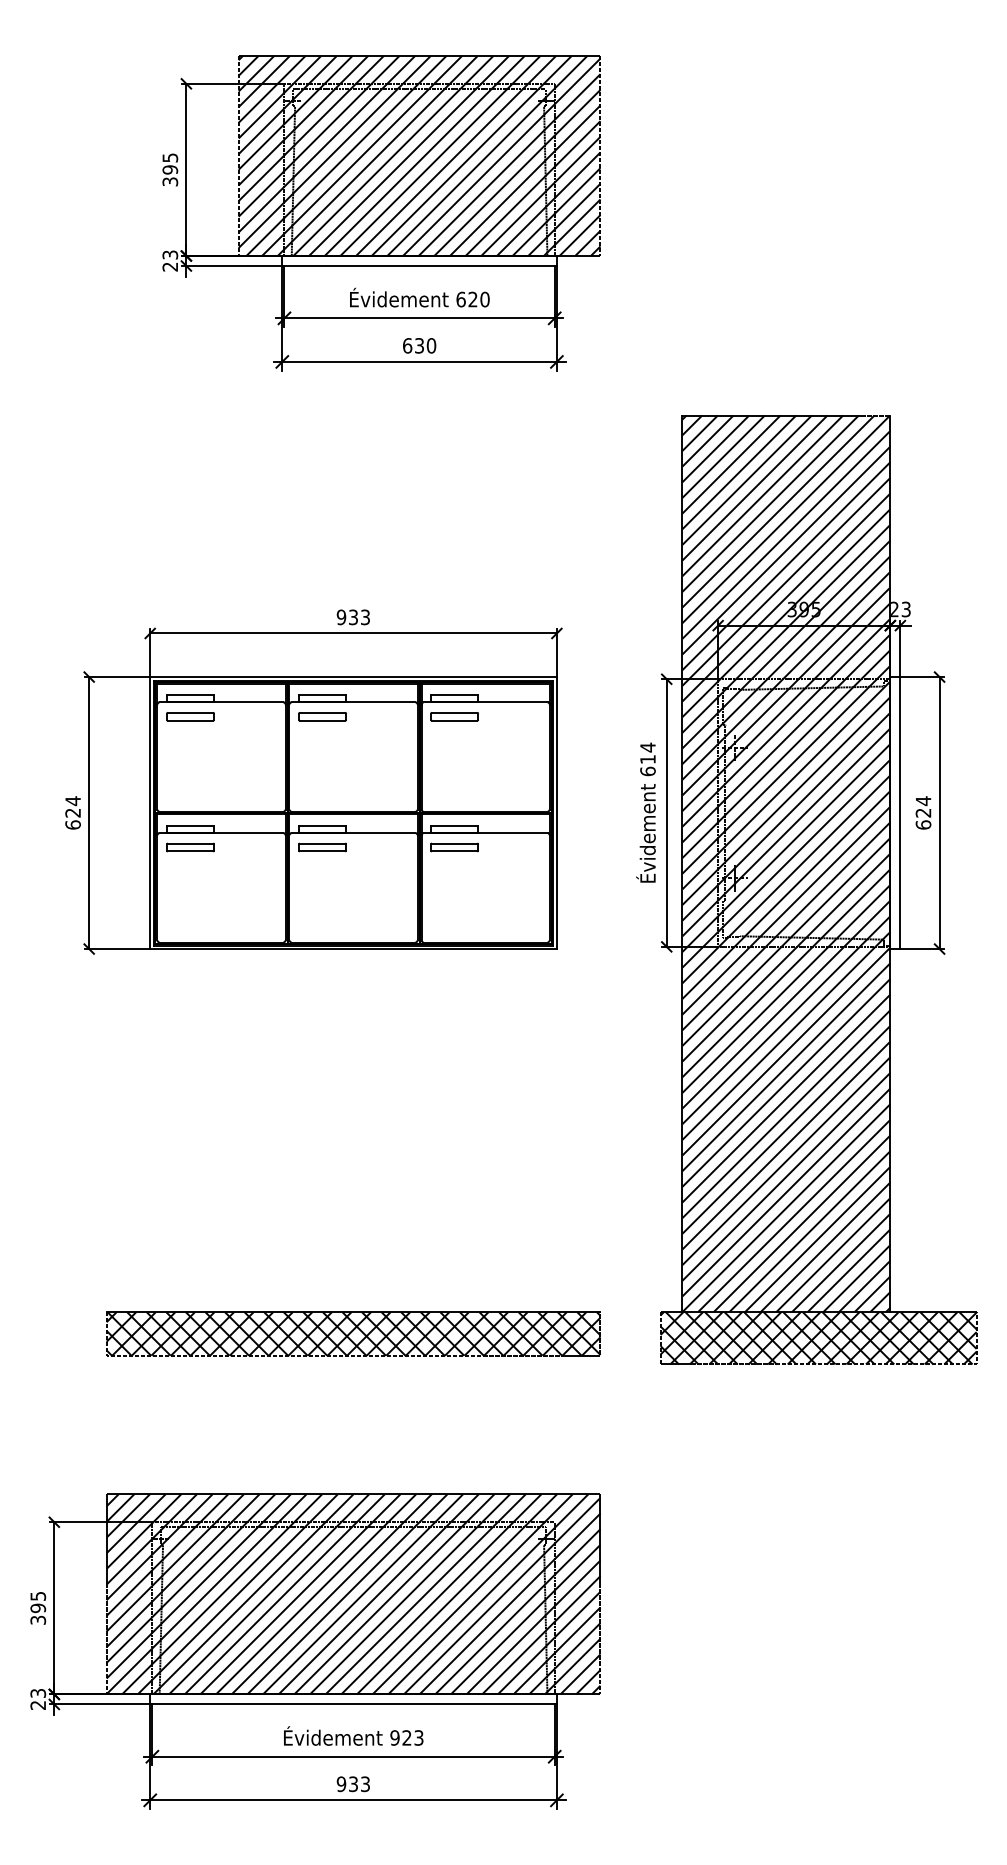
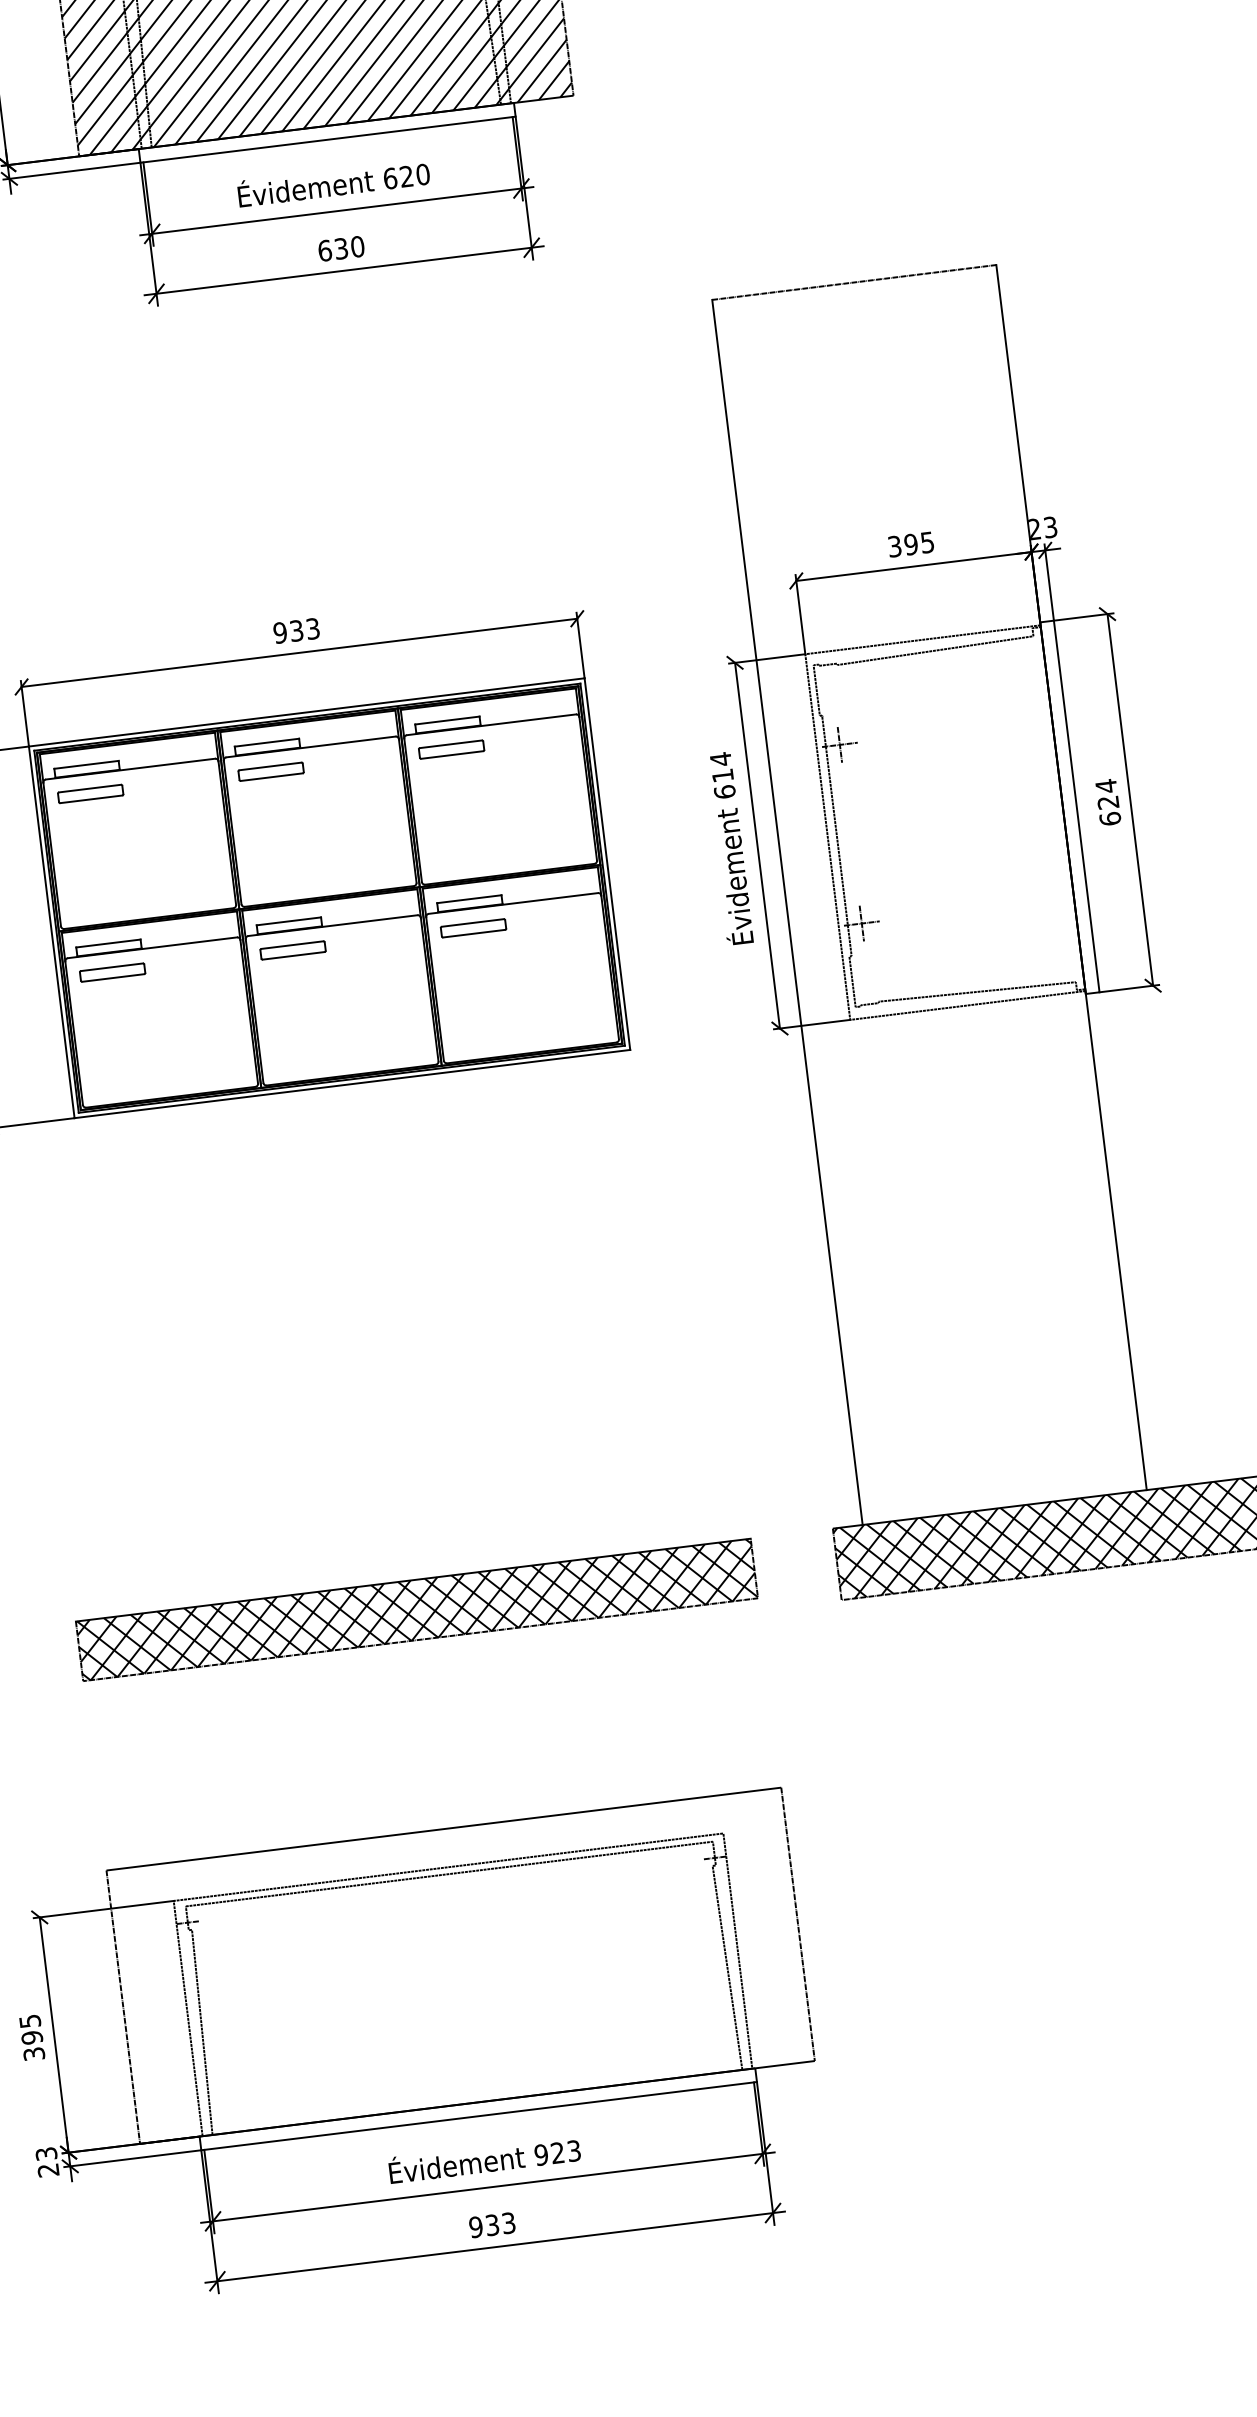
hatch: (786, 863) -> (929, 894), removed
hatch: (353, 1594) -> (460, 1965), removed

